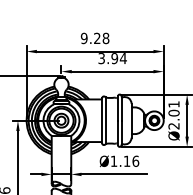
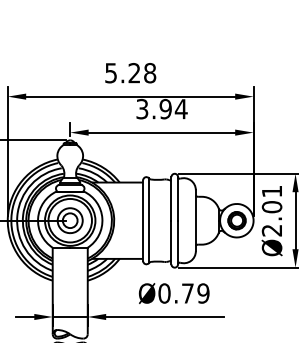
text: (83, 37) -> (109, 71), 9.28 -> 5.28
text: (124, 160) -> (183, 292), Ø1.16 -> Ø0.79

